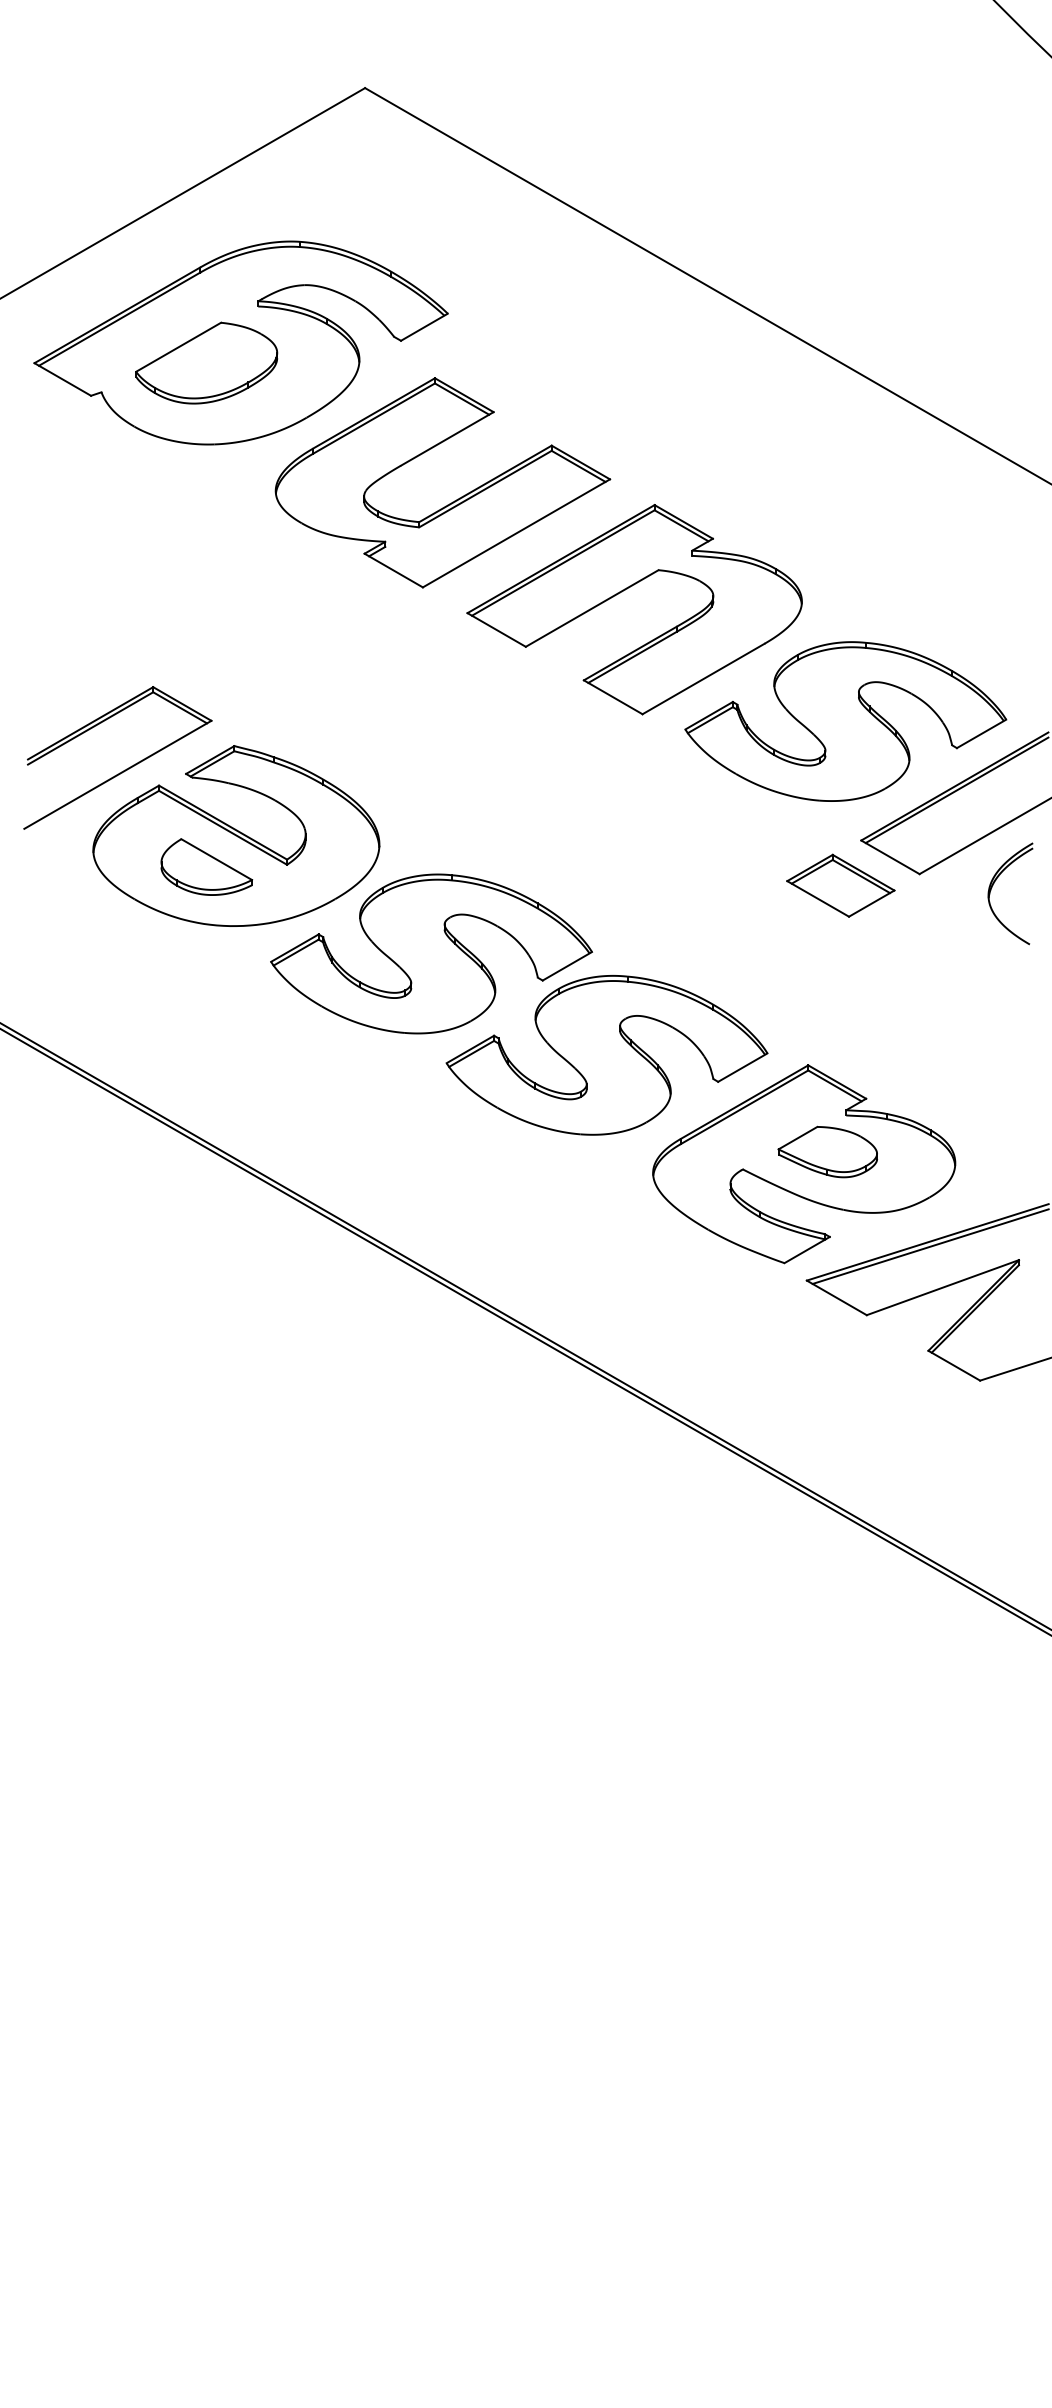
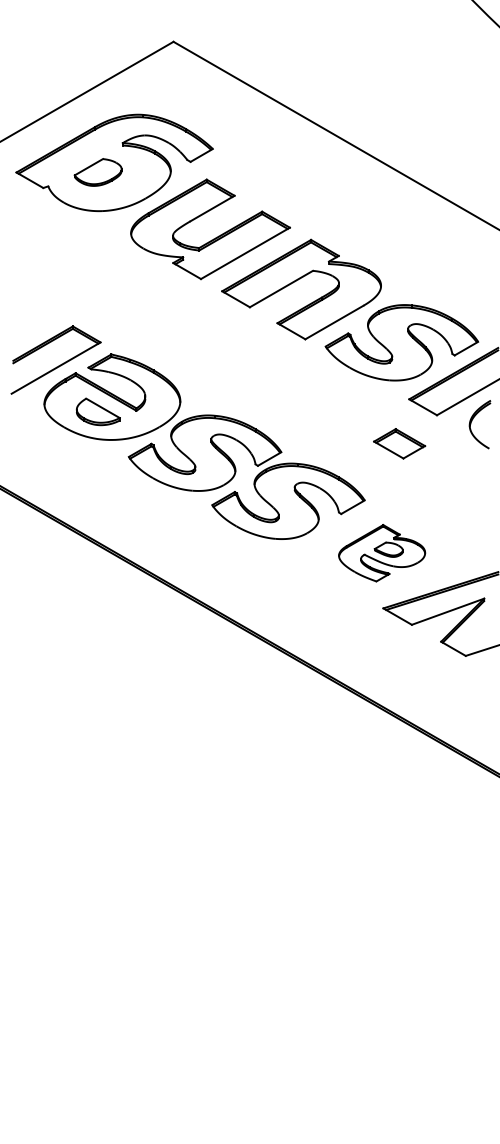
part: (205, 363) -> (97, 172), size x0.7
part: (840, 885) -> (399, 443), moved
part: (802, 1165) -> (381, 553), size x0.6

